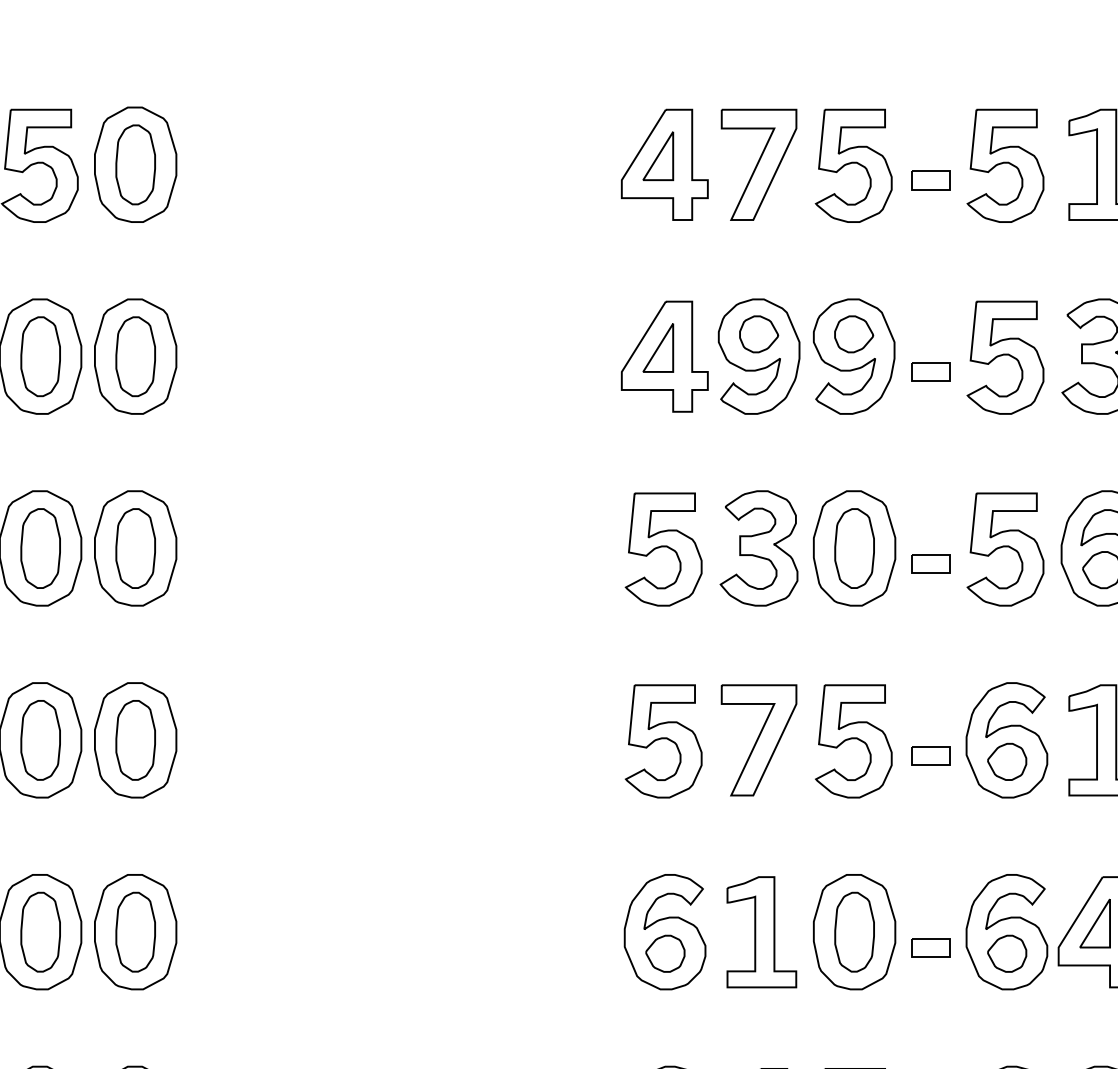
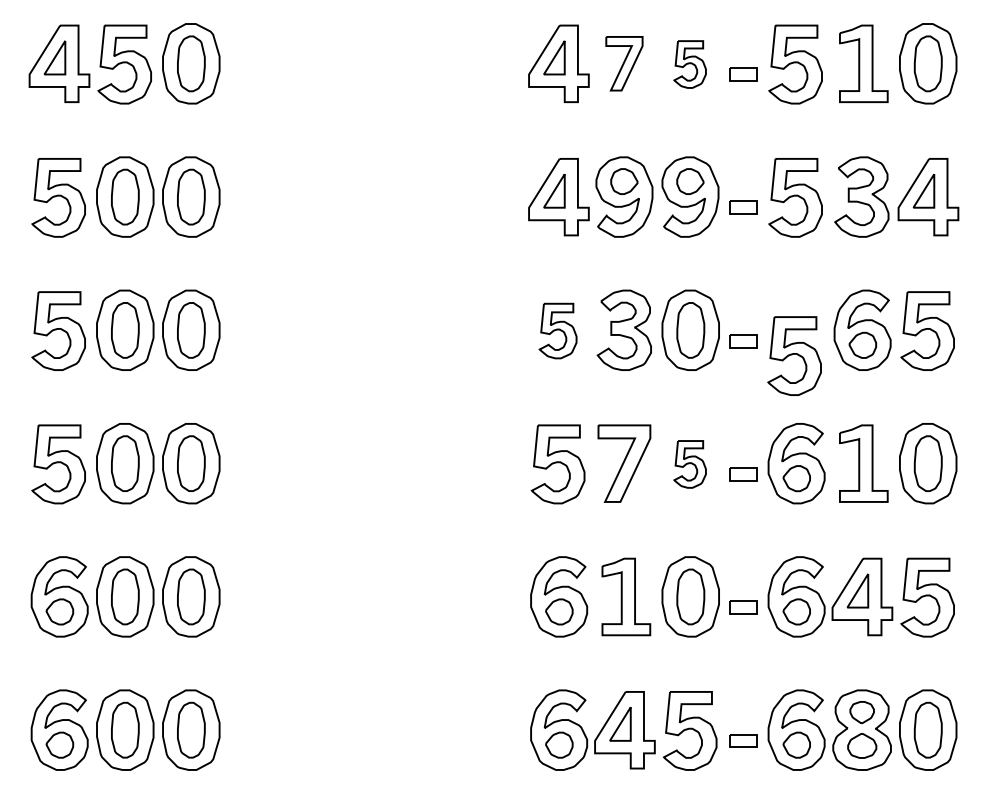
part: (759, 164) -> (624, 63), size x0.7
part: (852, 165) -> (689, 64), size x0.6
part: (662, 548) -> (557, 330), size x0.7
part: (1005, 548) -> (794, 355), moved
part: (852, 741) -> (689, 464), size x0.6

